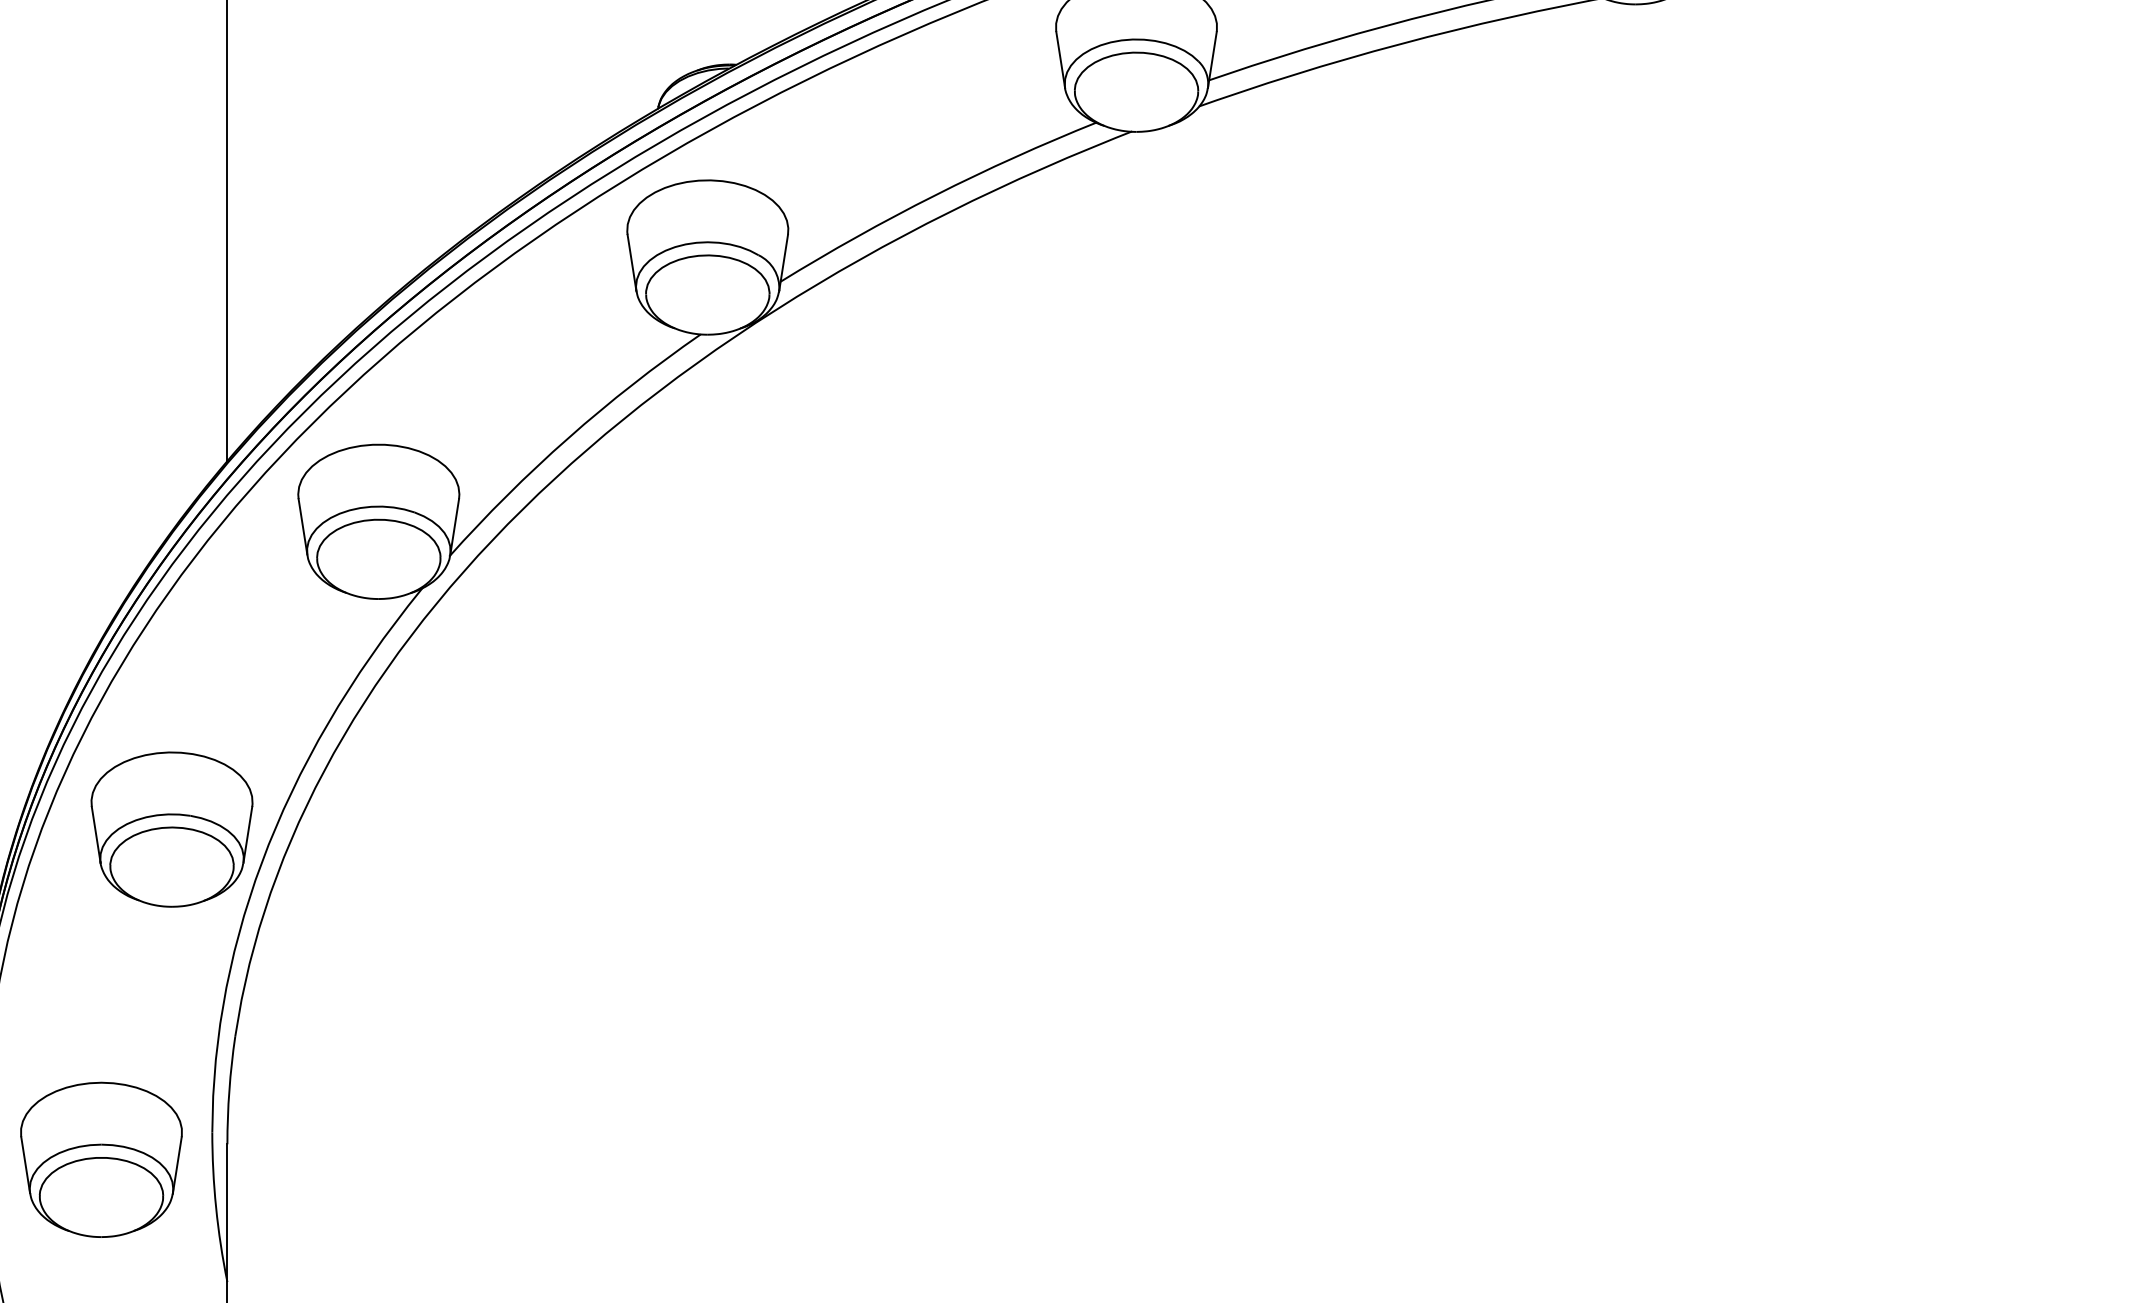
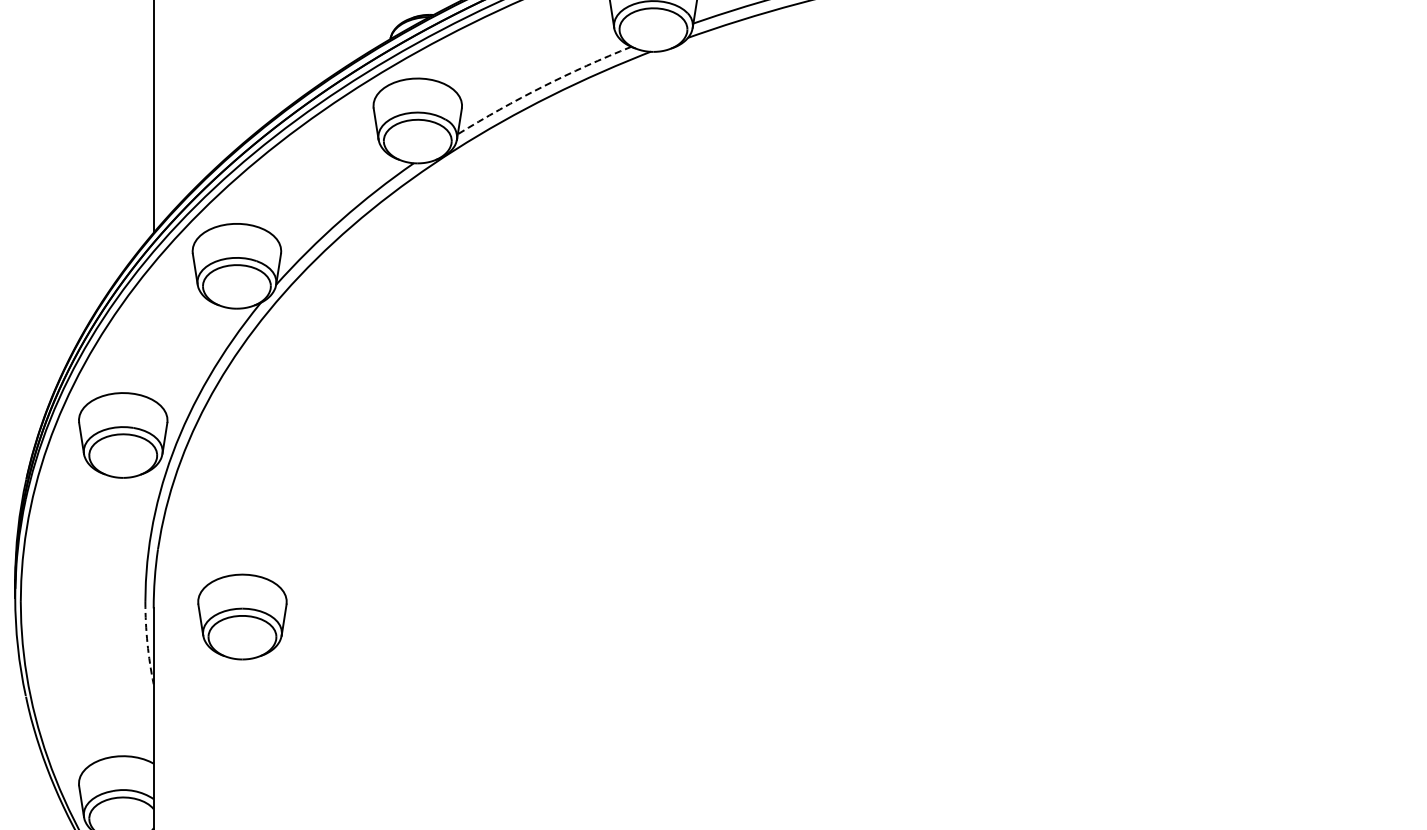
arc: (934, 194) -> (542, 86), solid -> dashed
part: (101, 1158) -> (242, 616), moved
arc: (216, 1208) -> (147, 643), solid -> dashed

